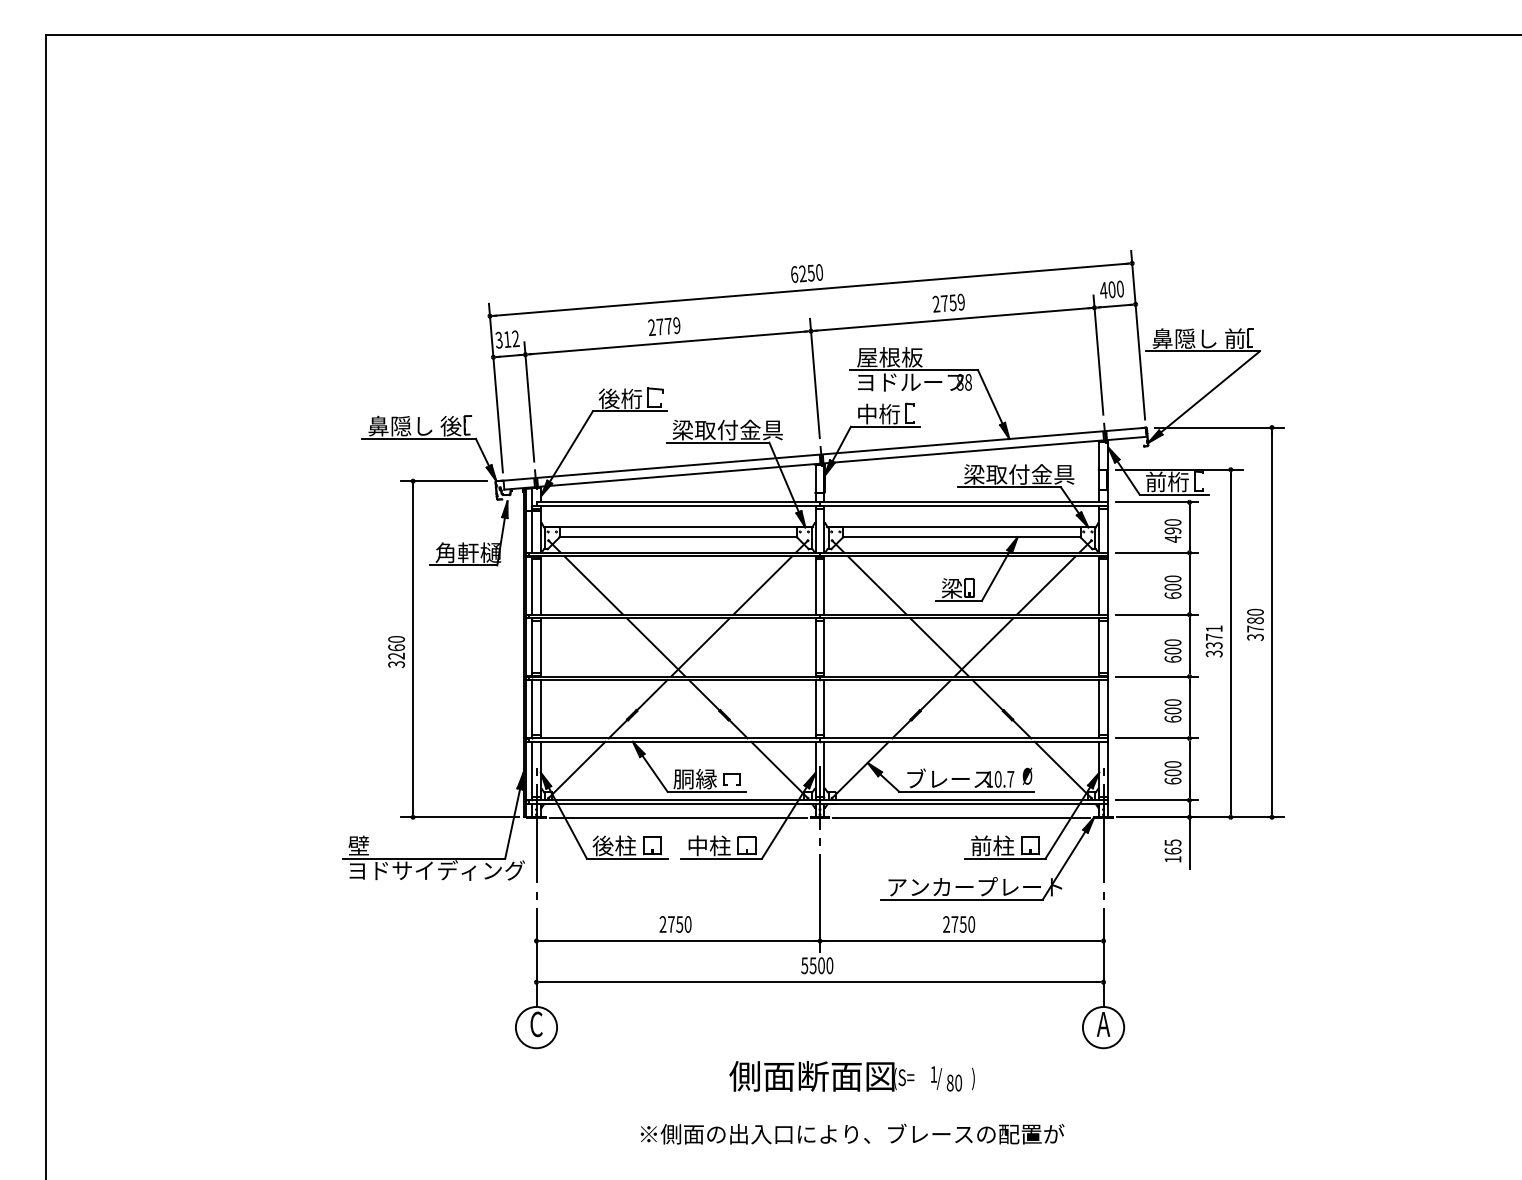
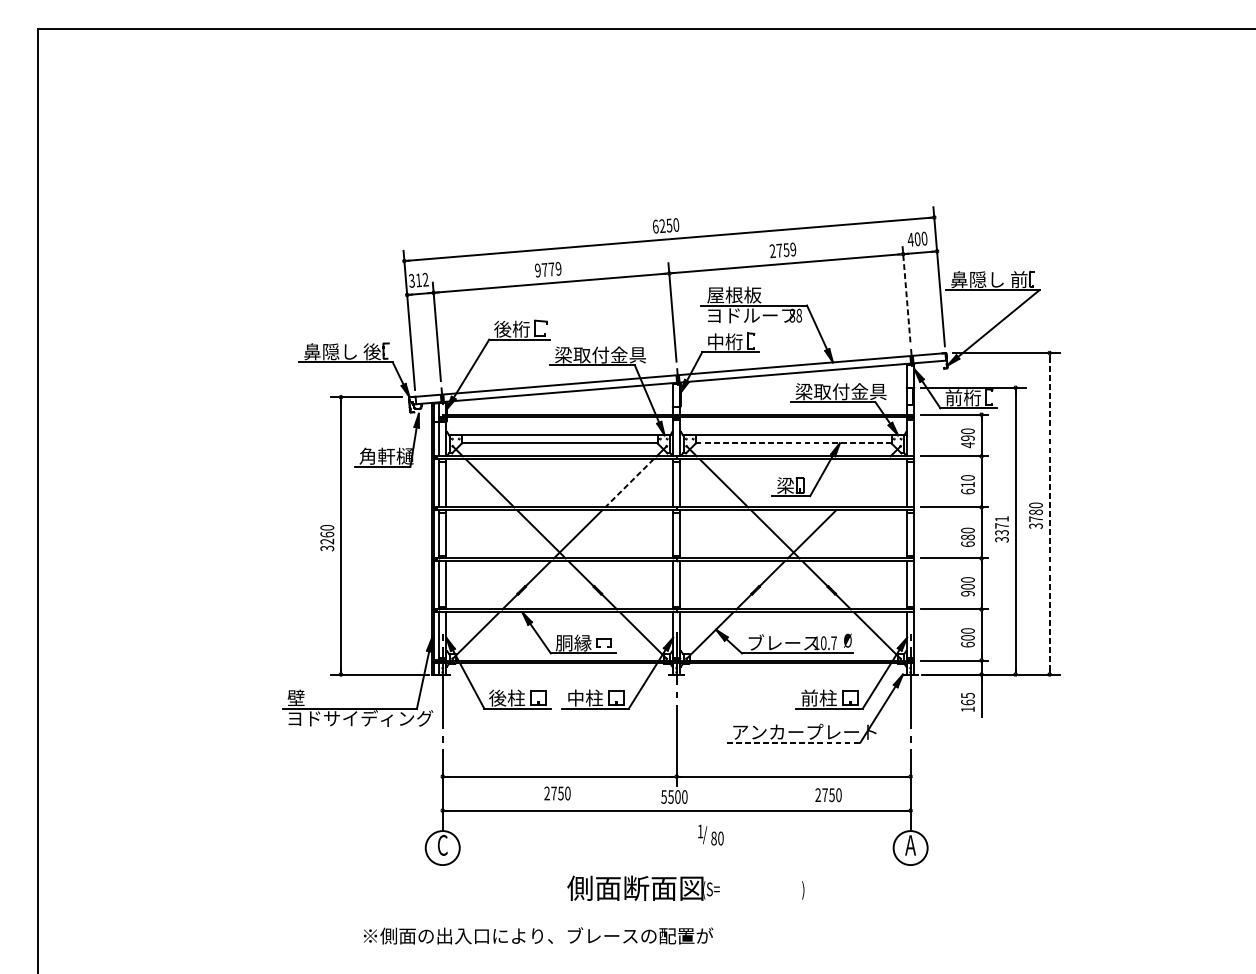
text: (651, 327) -> (537, 270), 2779 -> 9779
line: (1098, 355) -> (906, 293), solid -> dashed
line: (961, 537) -> (793, 443), solid -> dashed
line: (762, 585) -> (629, 483), solid -> dashed
line: (1045, 585) -> (862, 483), removed
text: (1172, 586) -> (967, 484), 600 -> 610
line: (1272, 623) -> (1050, 514), solid -> dashed
text: (1173, 650) -> (968, 536), 600 -> 680
text: (1172, 718) -> (967, 593), 600 -> 900
line: (677, 817) -> (559, 674), removed
line: (961, 817) -> (793, 674), removed
line: (962, 899) -> (794, 742), solid -> dashed
text: (675, 924) -> (557, 793), moved
text: (959, 924) -> (828, 795), moved
text: (821, 1076) -> (643, 888), moved
text: (946, 1078) -> (710, 834), moved
text: (852, 1133) -> (538, 935), moved

